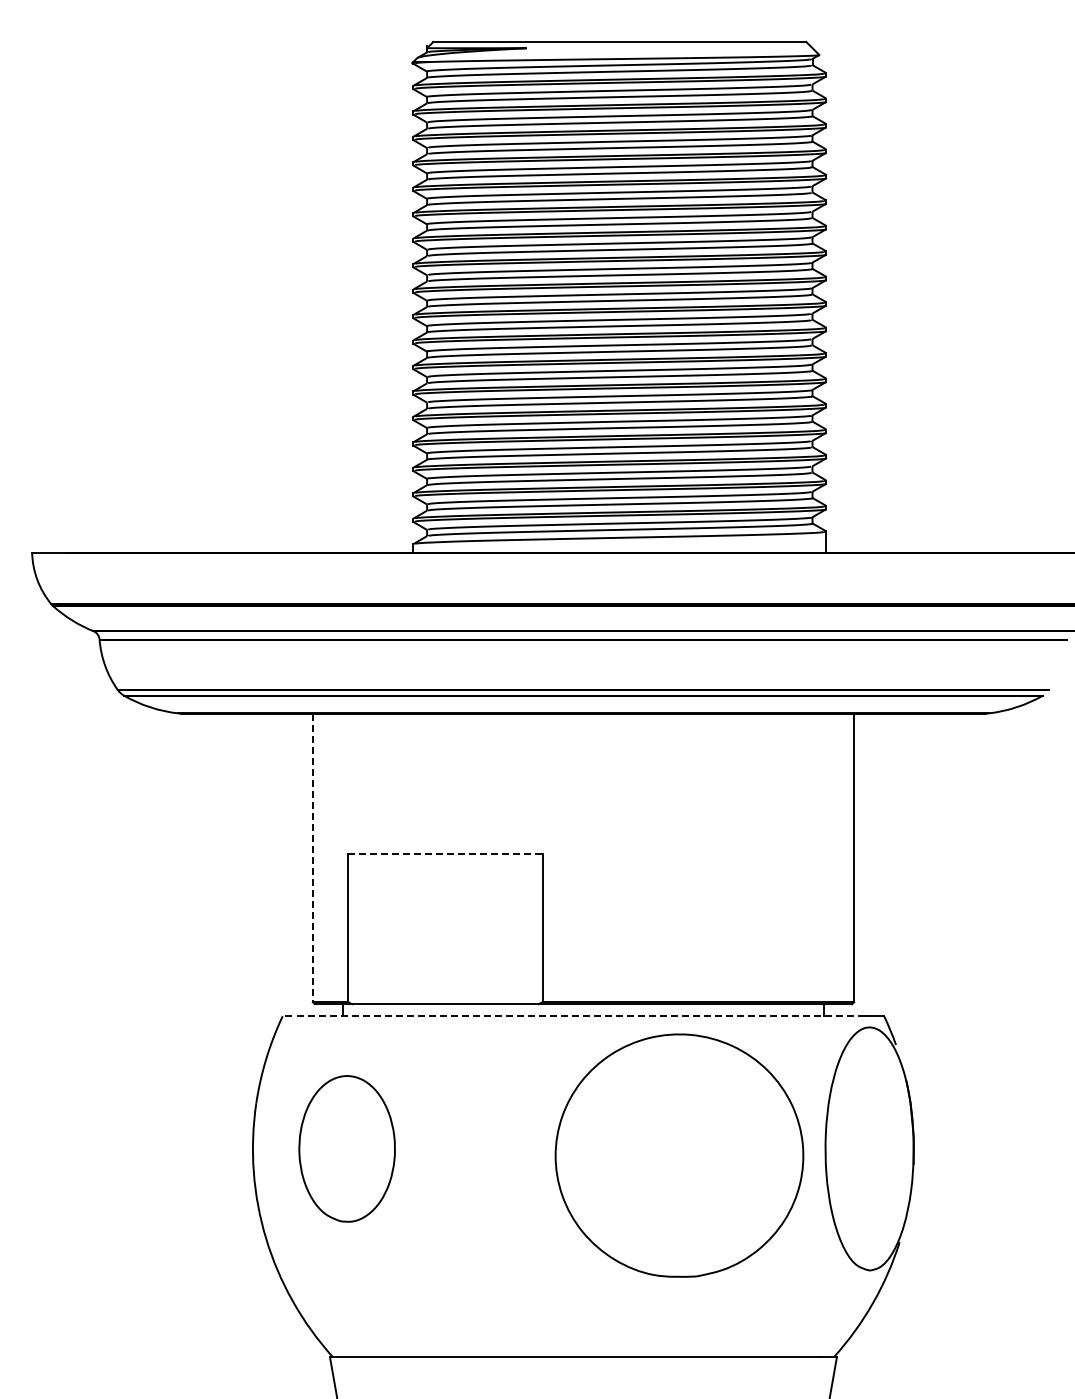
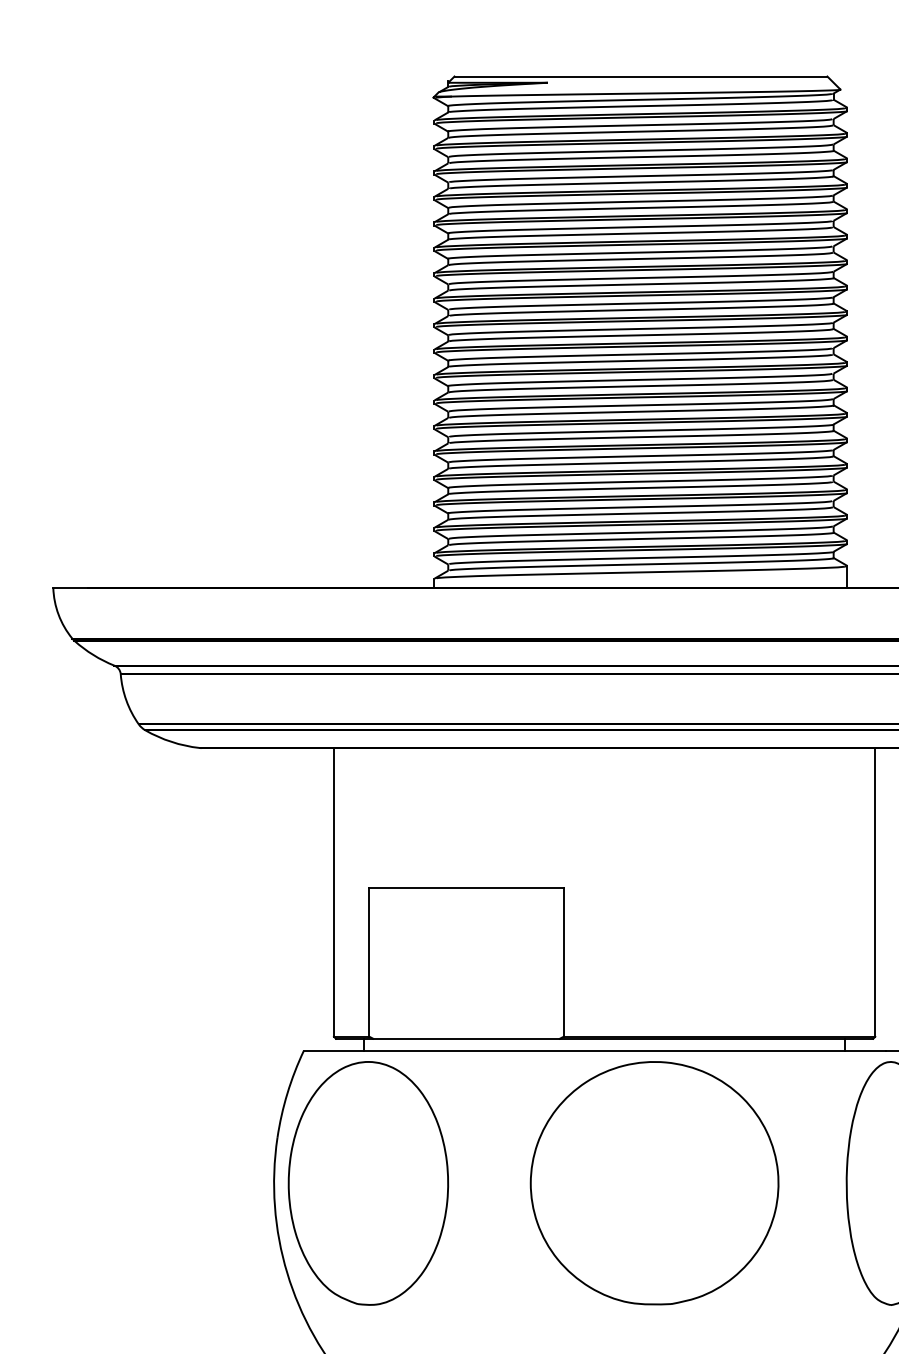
line: (445, 853) -> (466, 888), dashed -> solid
line: (312, 858) -> (333, 893), dashed -> solid
line: (573, 1016) -> (594, 1051), dashed -> solid
part: (346, 1148) -> (367, 1183), size x1.67
part: (679, 1155) -> (654, 1183), moved

